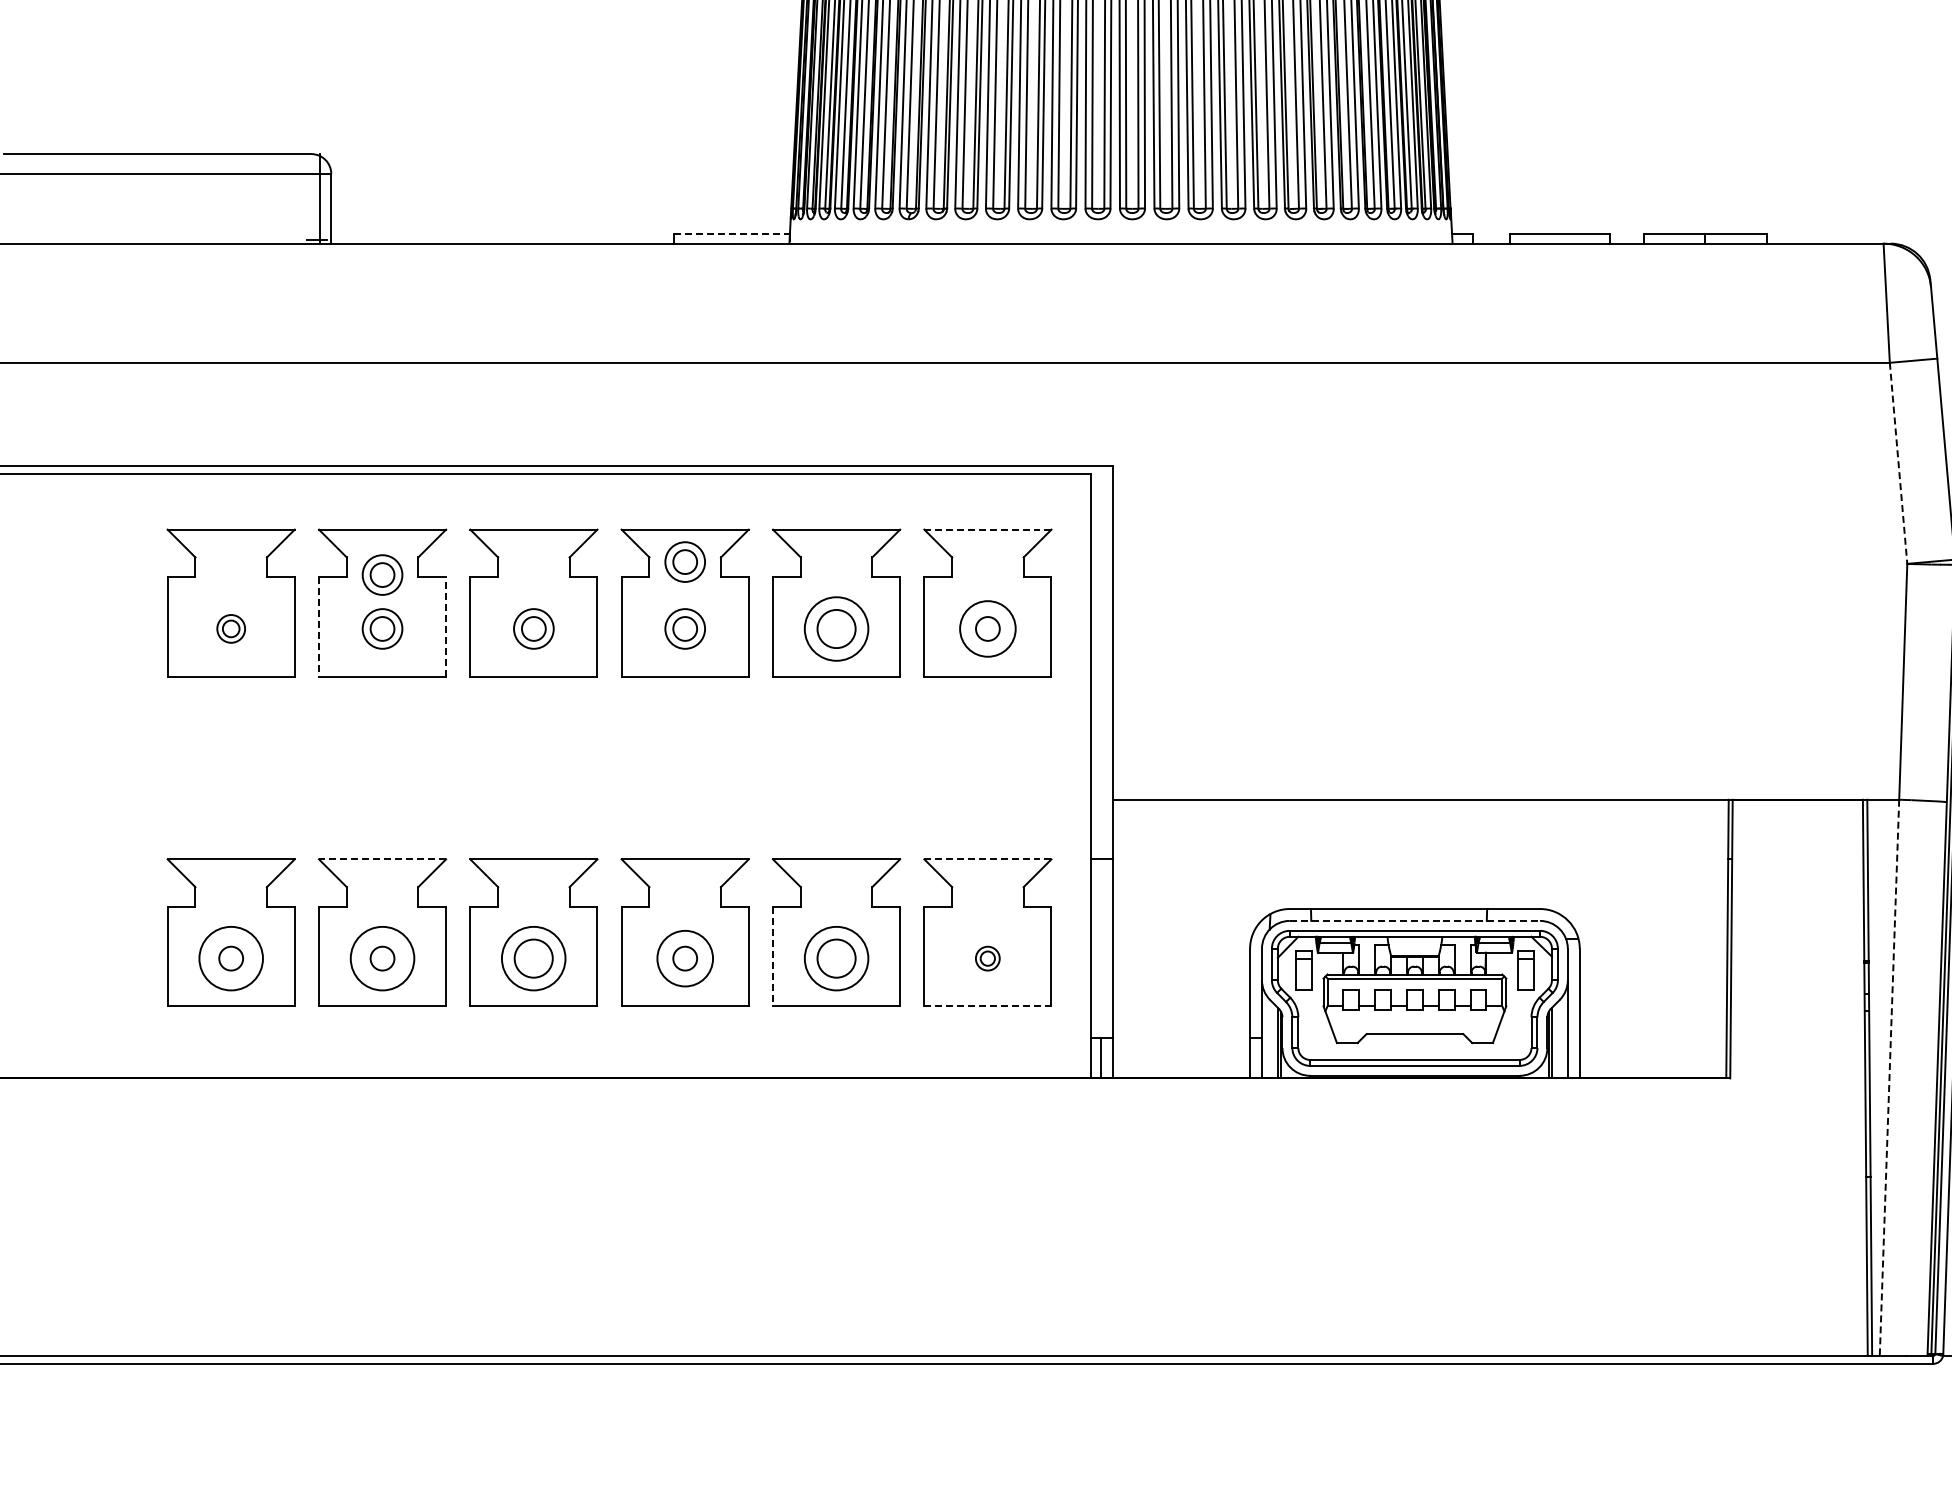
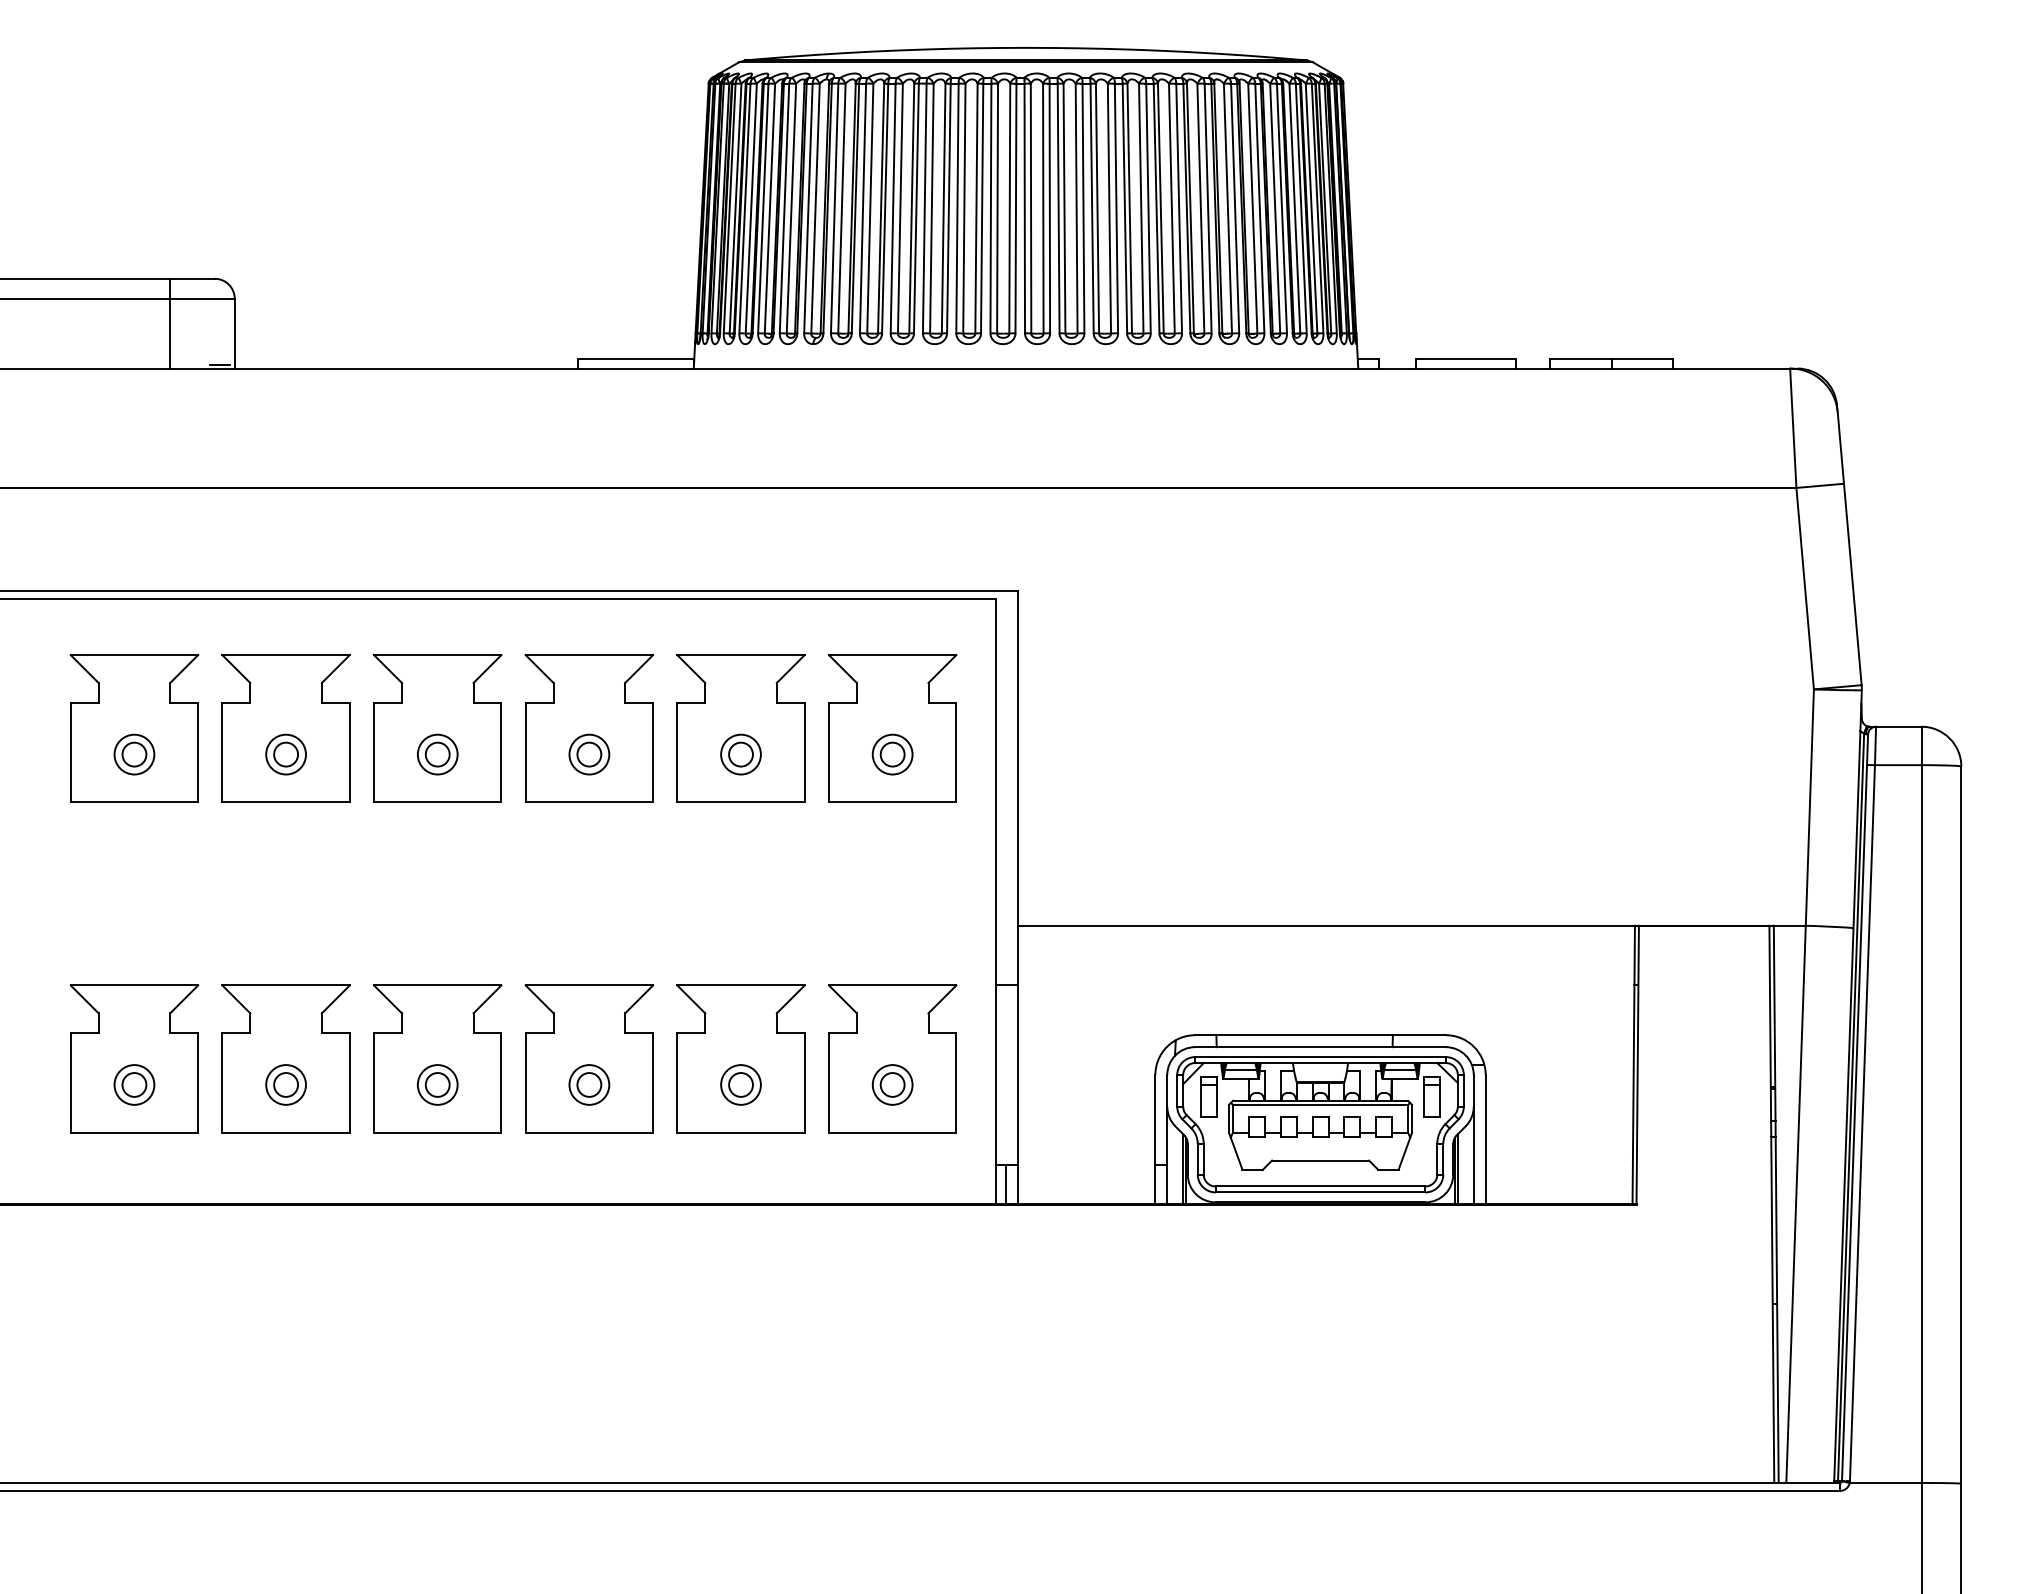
line: (320, 198) -> (169, 323), moved
line: (732, 234) -> (636, 359), dashed -> solid
line: (1898, 464) -> (1805, 589), dashed -> solid
line: (987, 530) -> (892, 655), dashed -> solid
part: (685, 561) -> (589, 687), removed
part: (381, 574) -> (285, 700), removed
line: (319, 626) -> (222, 752), dashed -> solid
line: (445, 626) -> (349, 752), dashed -> solid
part: (231, 628) -> (134, 754), size x1.43
part: (836, 628) -> (740, 754), size x0.62
circle: (987, 628) -> (892, 754), size x0.71
line: (382, 859) -> (286, 985), dashed -> solid
line: (987, 859) -> (892, 985), dashed -> solid
line: (1415, 921) -> (1321, 1047), dashed -> solid
line: (773, 956) -> (677, 1082), dashed -> solid
circle: (231, 958) -> (134, 1084), size x0.62
circle: (382, 958) -> (286, 1084), size x0.62
part: (533, 958) -> (437, 1084), size x0.62
circle: (685, 958) -> (589, 1084), size x0.71
part: (836, 958) -> (740, 1084), size x0.62
part: (987, 958) -> (892, 1084), size x1.67
line: (987, 1006) -> (892, 1132), dashed -> solid
line: (1889, 1077) -> (1796, 1204), dashed -> solid

